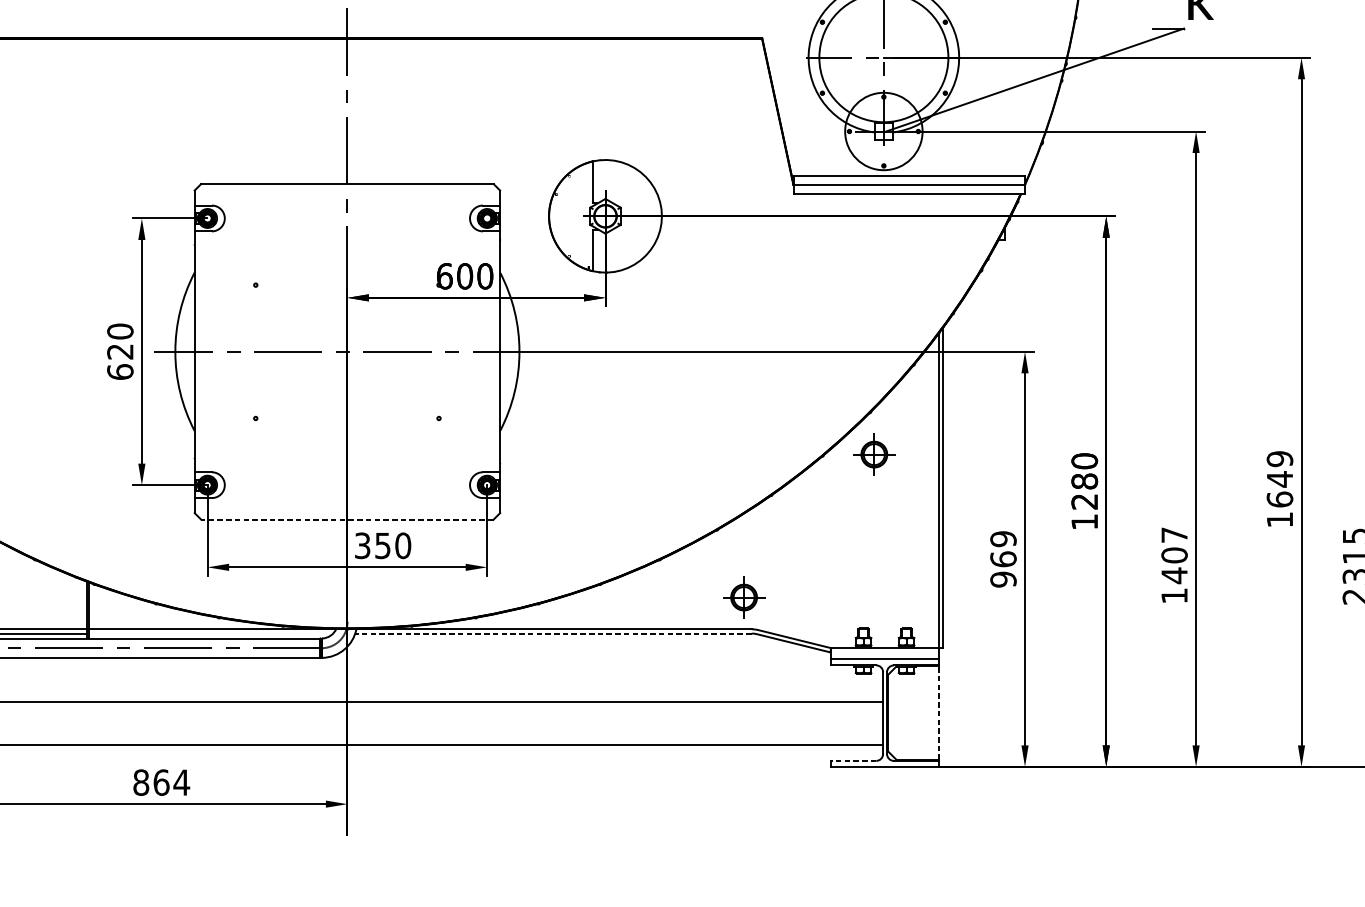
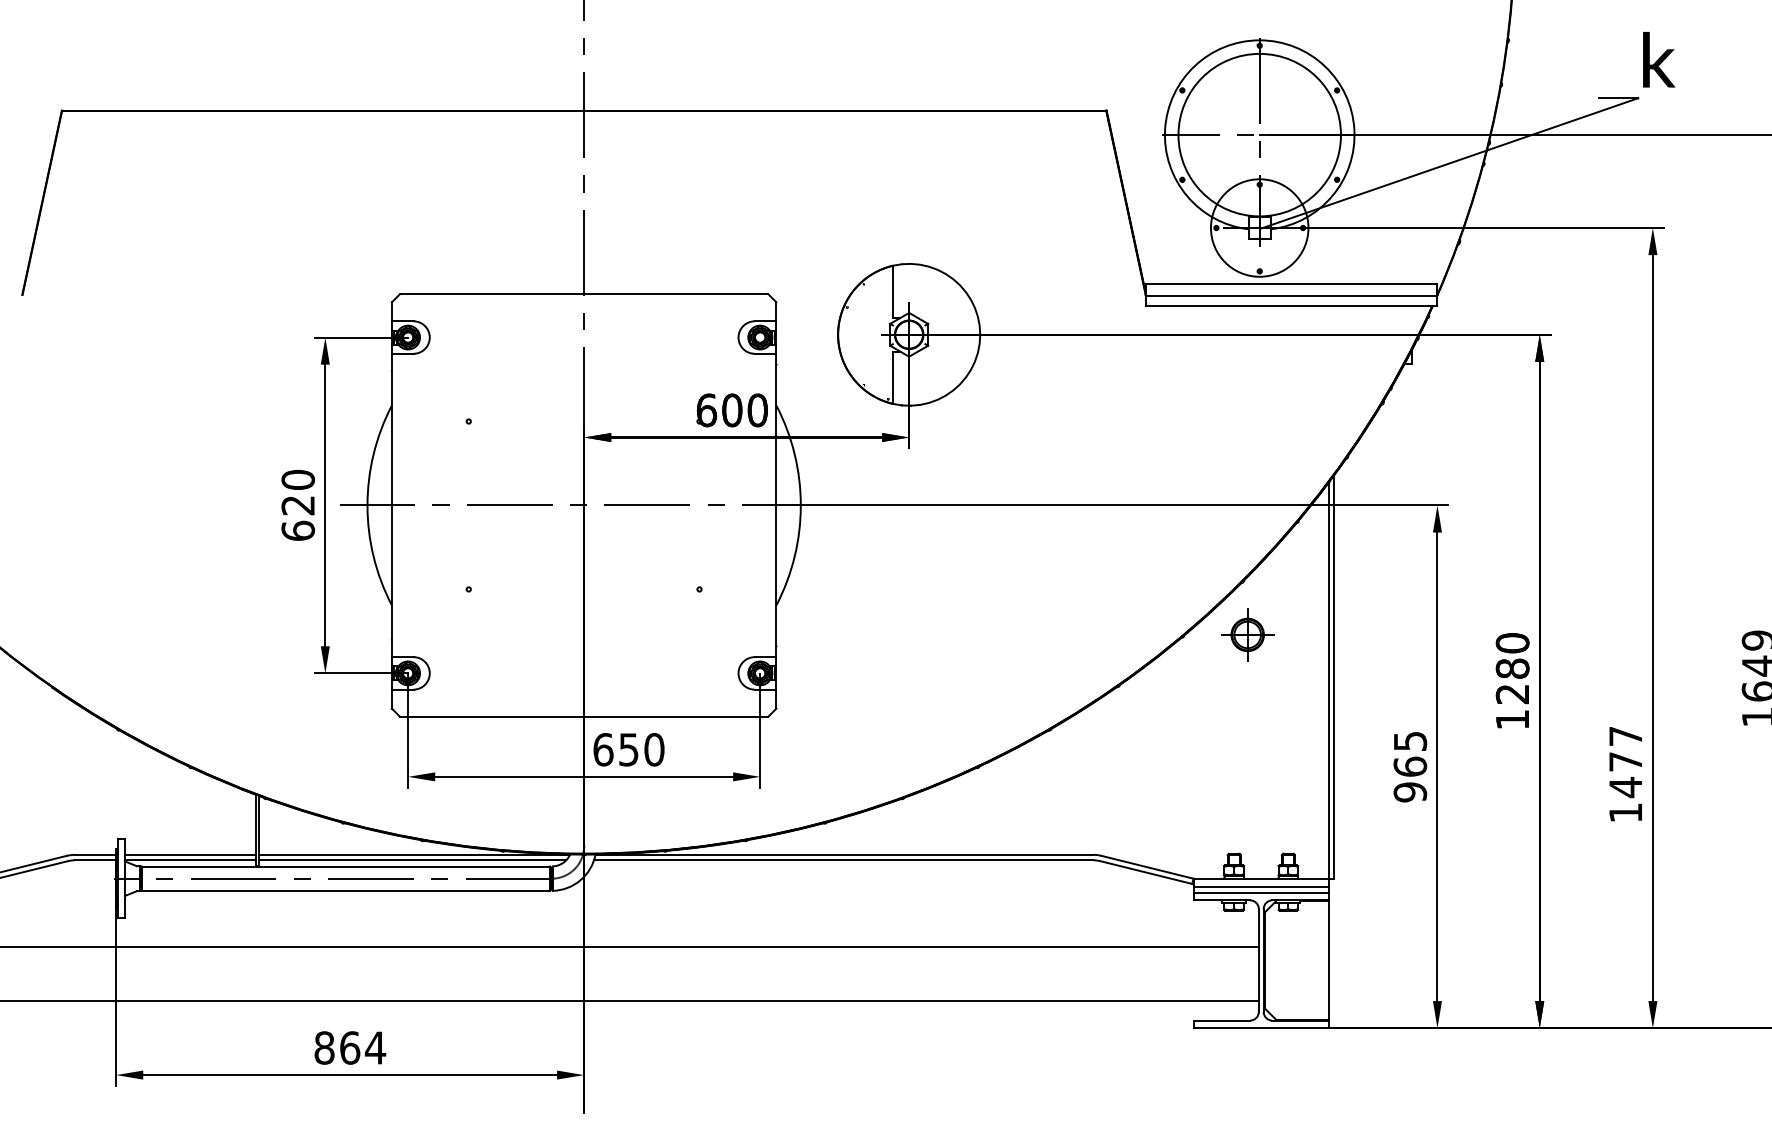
line: (346, 519) -> (583, 716), dashed -> solid
text: (1002, 539) -> (1409, 741), 969 -> 965
text: (362, 545) -> (603, 749), 350 -> 650
text: (1174, 555) -> (1625, 761), 1407 -> 1477
part: (743, 597) -> (1083, 814), removed
line: (211, 633) -> (412, 860), added
line: (553, 633) -> (843, 860), dashed -> solid
line: (884, 655) -> (1260, 887), added
line: (938, 712) -> (1328, 959), dashed -> solid
line: (853, 760) -> (1221, 1020), dashed -> solid

